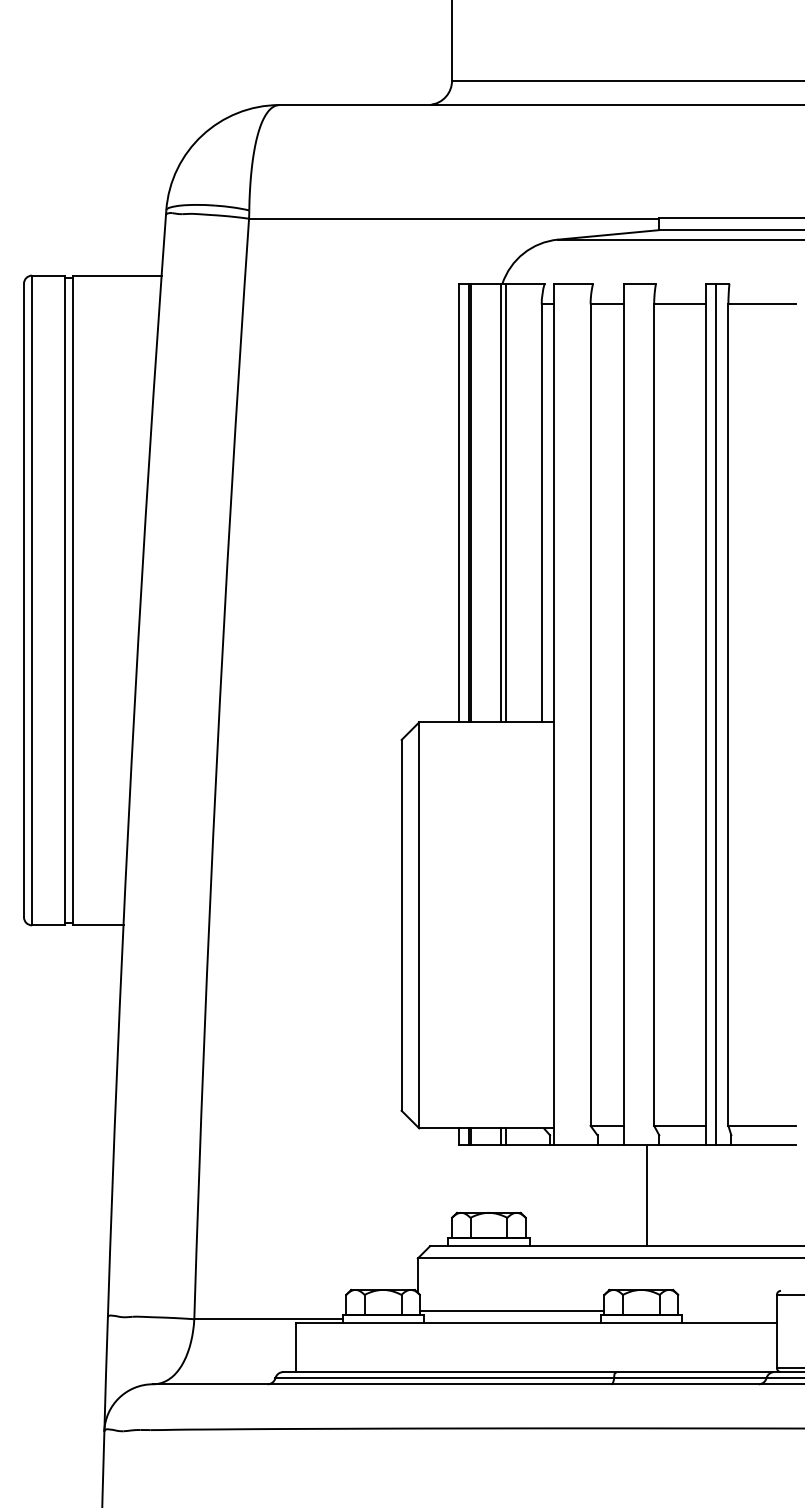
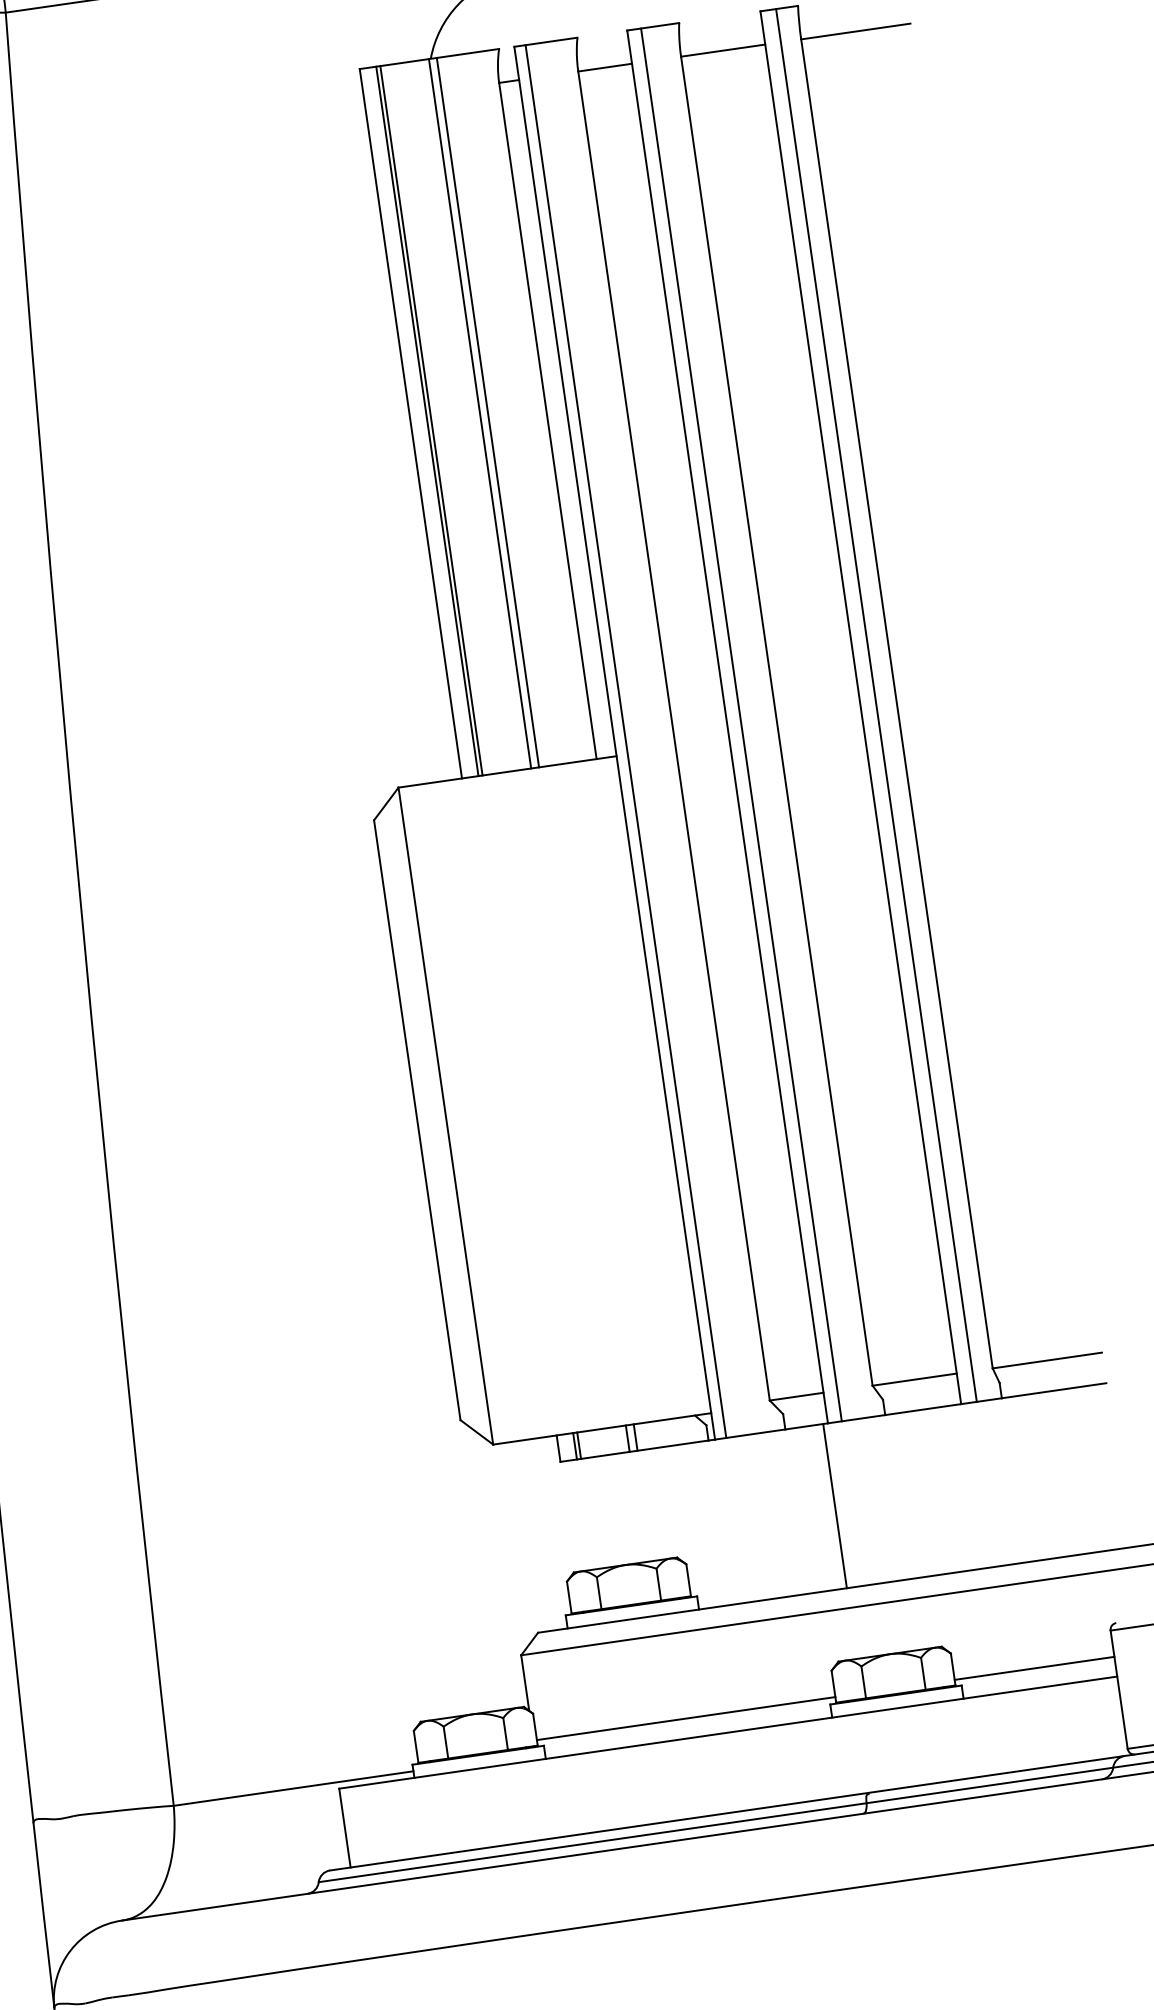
line: (561, 713) -> (626, 740), added
line: (632, 713) -> (741, 723), added
line: (646, 1195) -> (834, 1506), moved
line: (727, 1311) -> (1034, 1668), added

